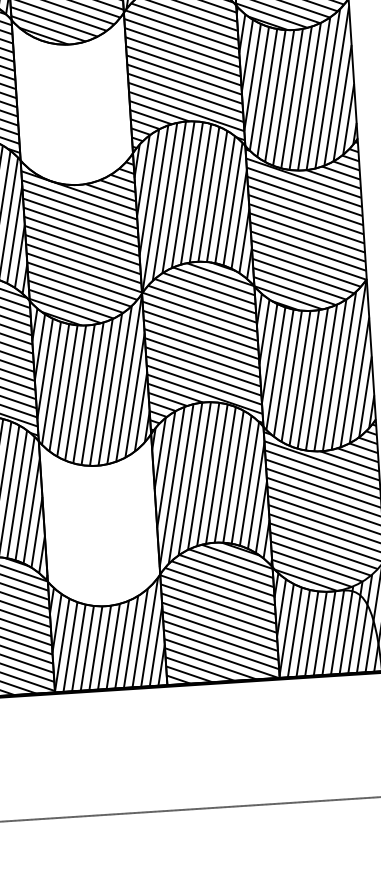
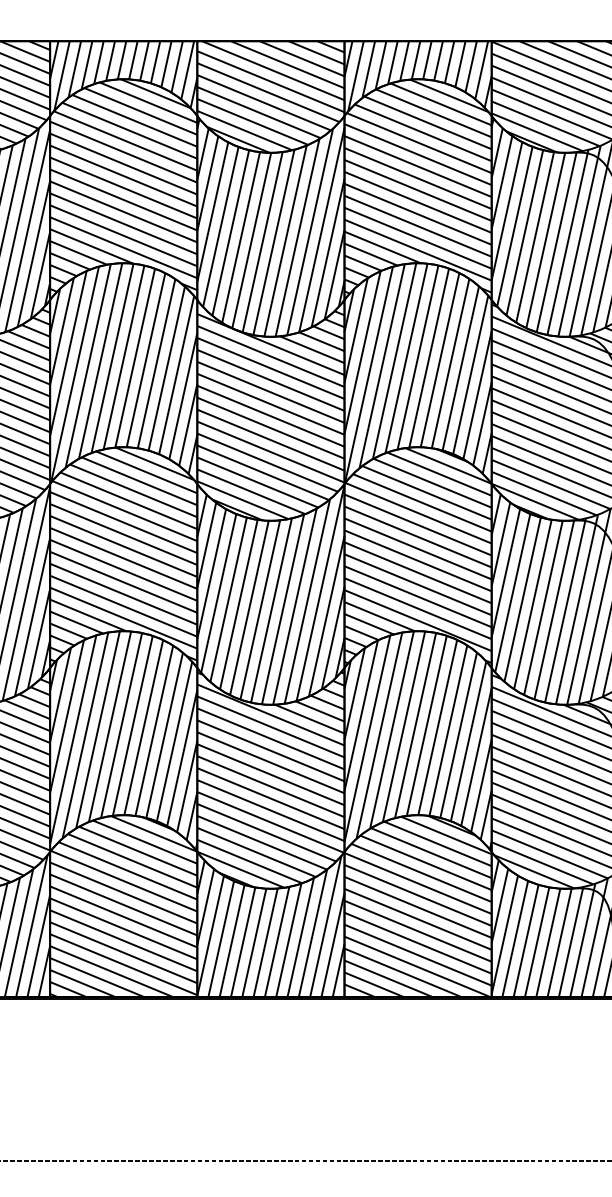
hatch: (72, 101) -> (270, 227), added
hatch: (100, 522) -> (270, 779), added

